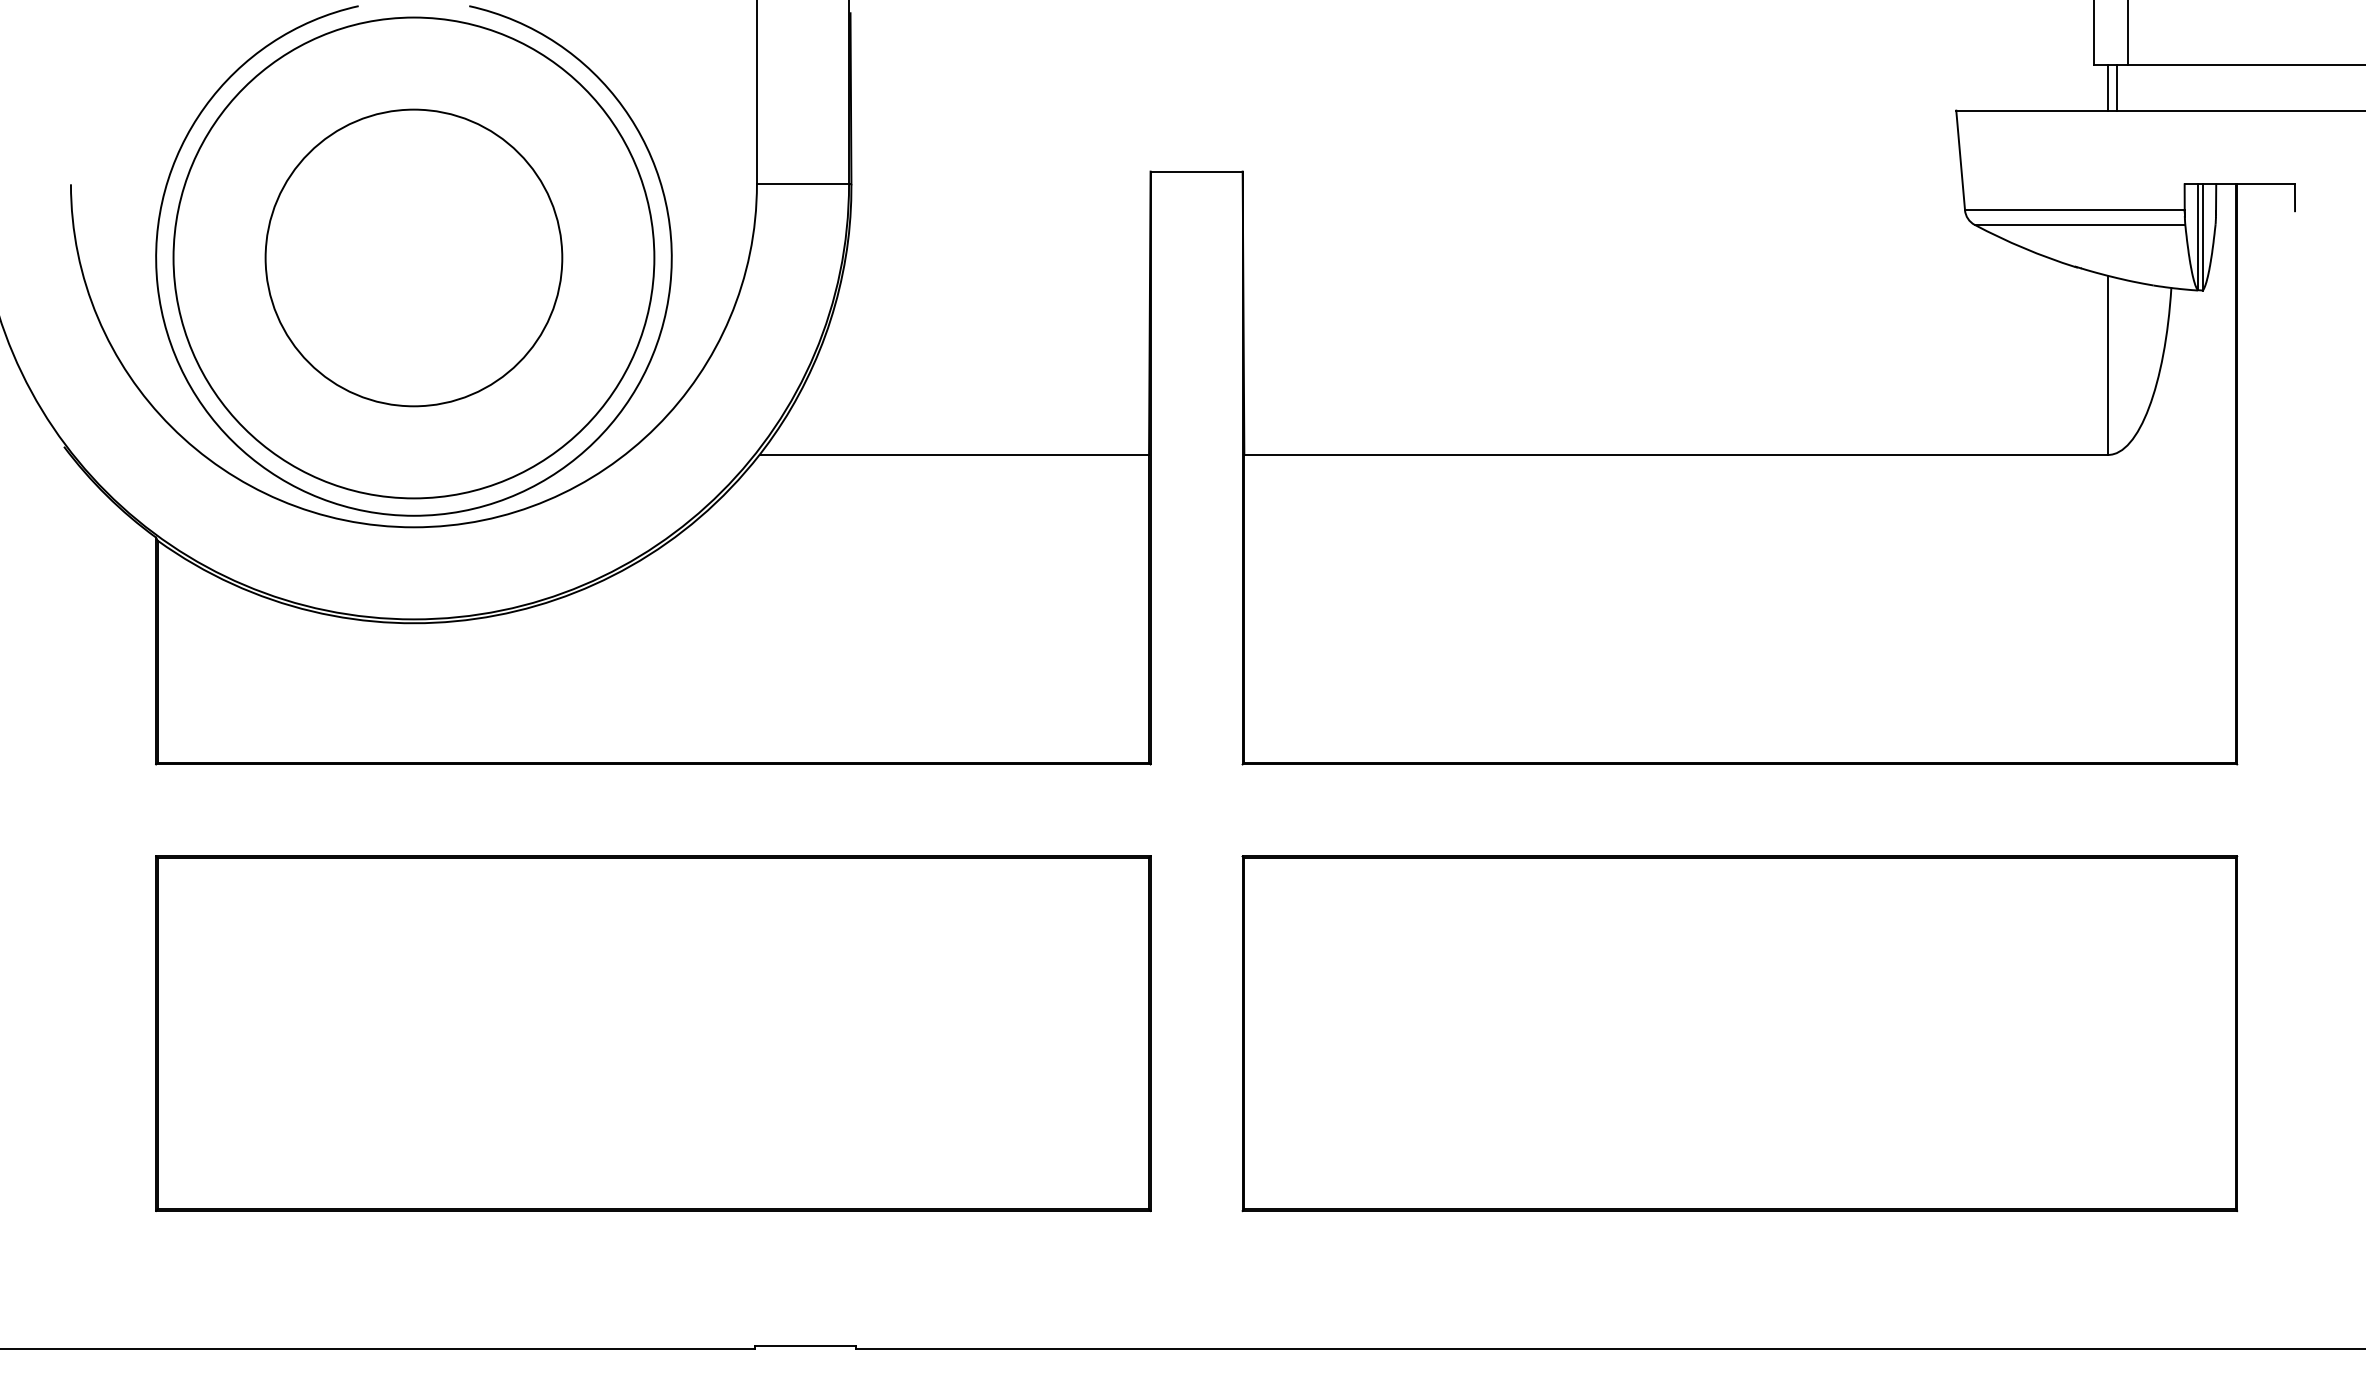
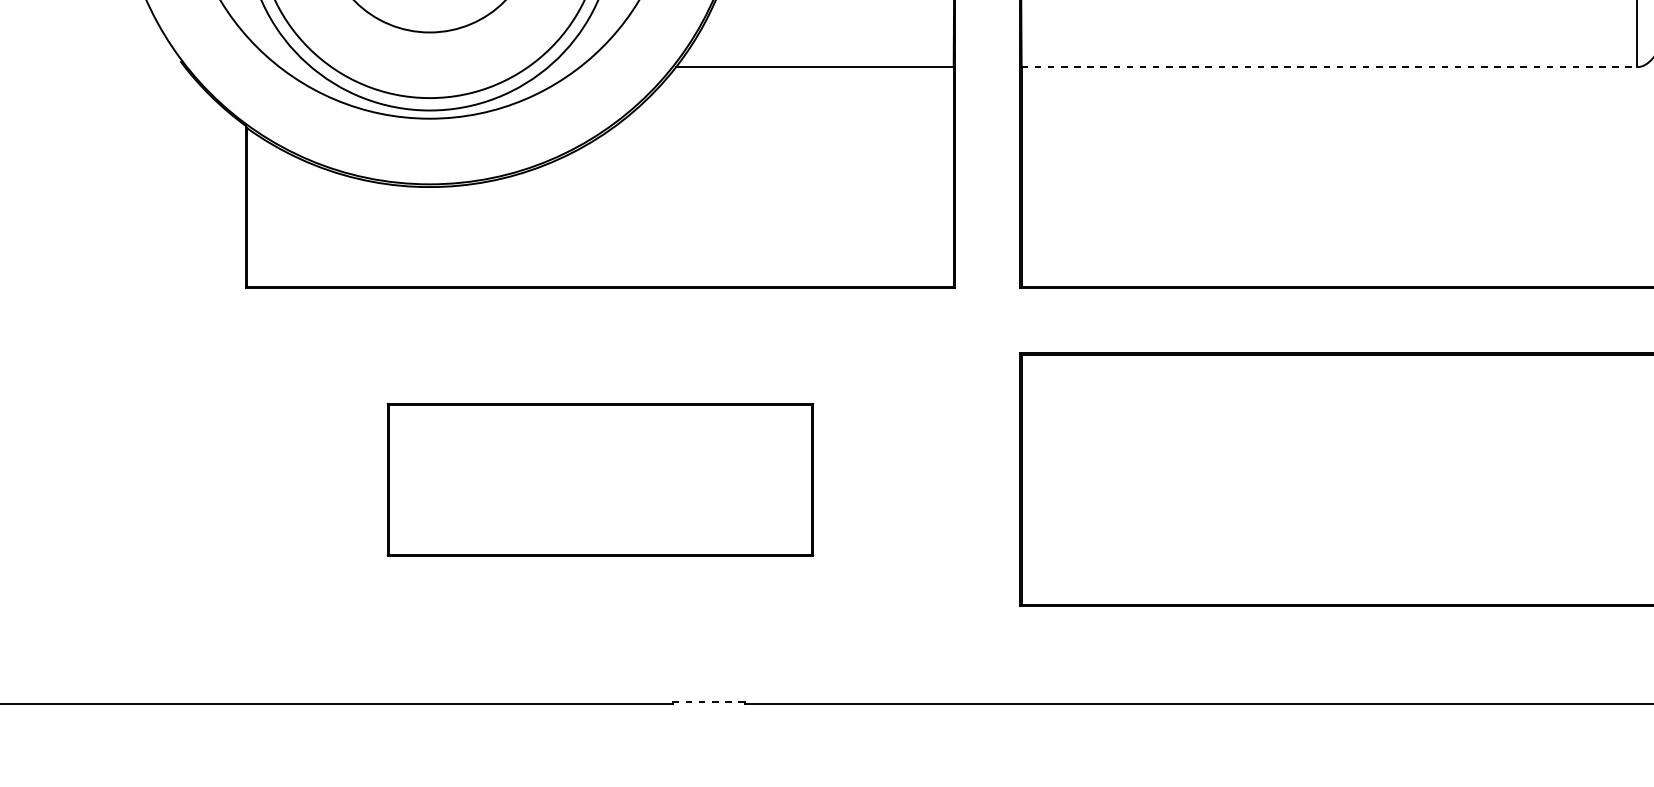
line: (1676, 454) -> (1329, 66), solid -> dashed
part: (653, 1033) -> (600, 479), size x0.6
line: (805, 1346) -> (708, 702), solid -> dashed

